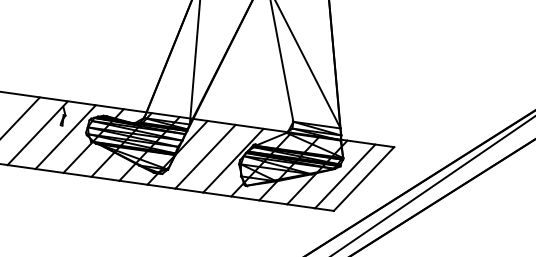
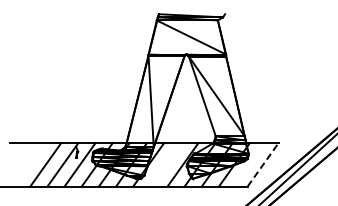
line: (204, 156) -> (165, 164), removed
line: (345, 175) -> (251, 164), removed
line: (364, 178) -> (263, 164), solid -> dashed

